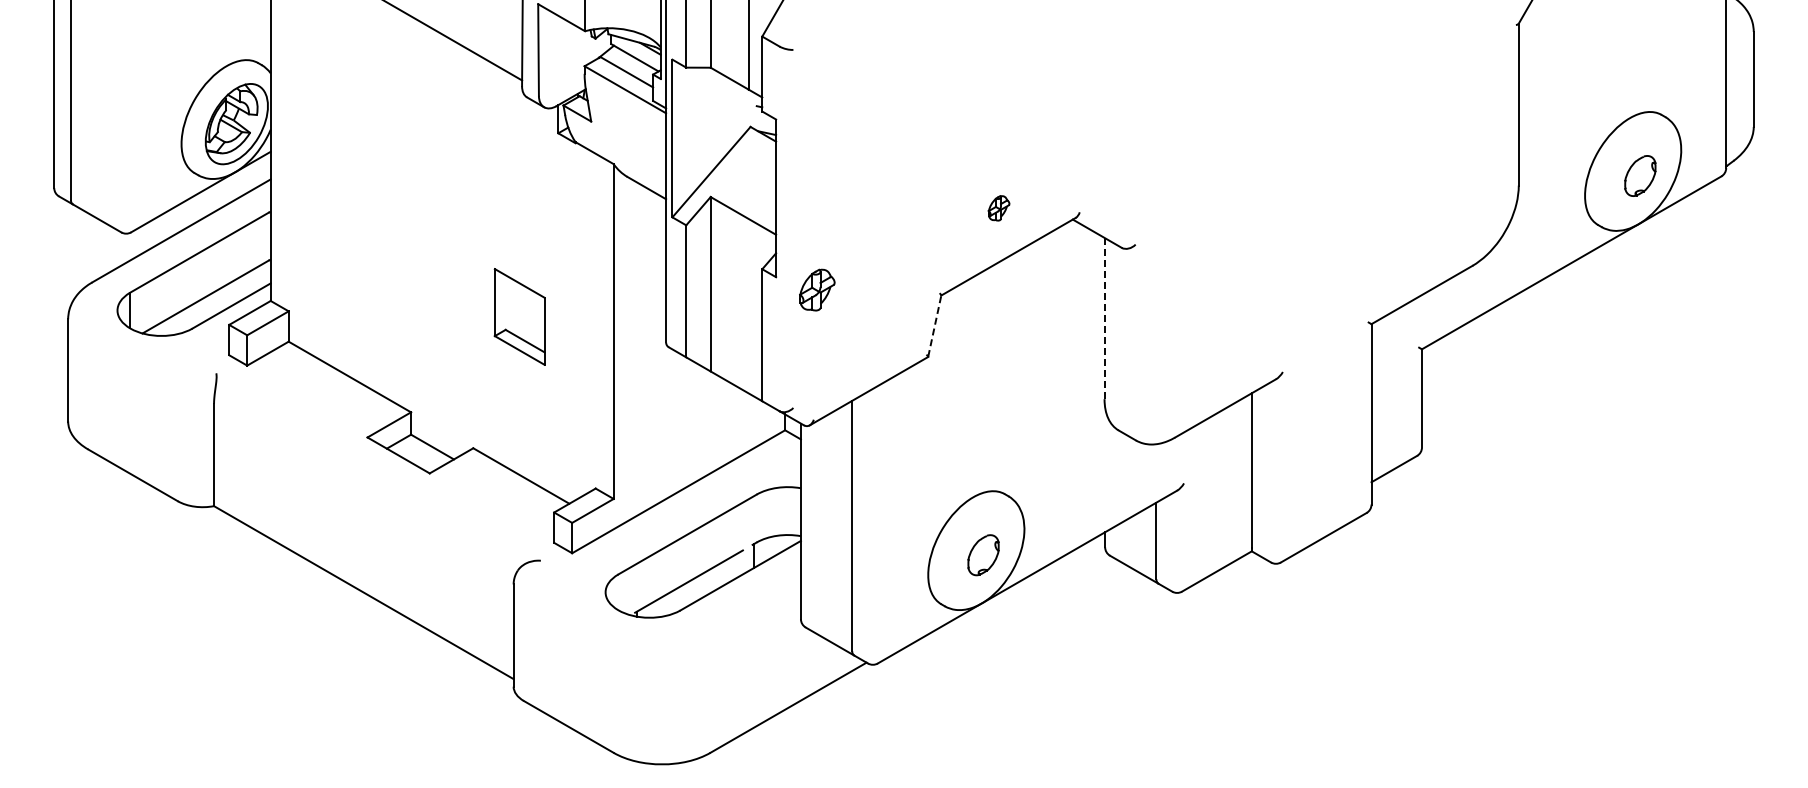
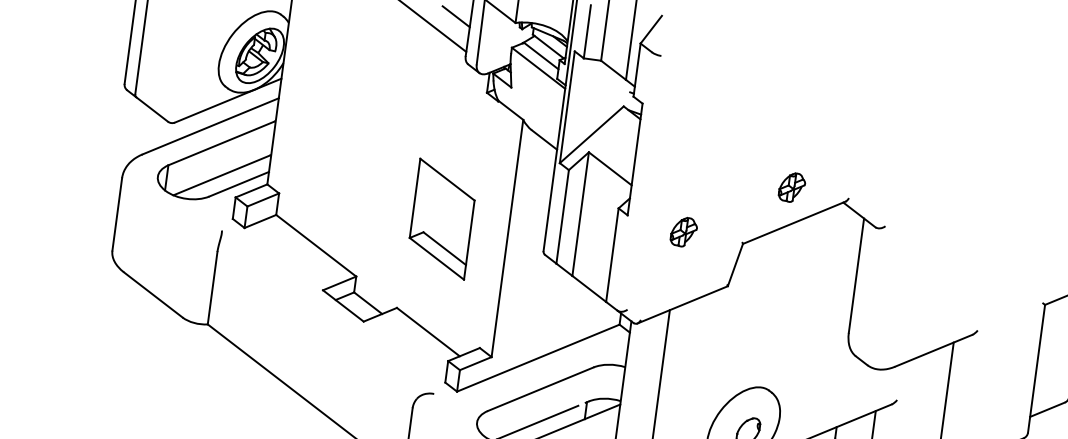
line: (501, 33) -> (456, 16), added
part: (998, 208) -> (791, 187), size x1.67
part: (817, 289) -> (684, 231), moved
part: (519, 316) -> (442, 218), size x1.67
line: (1104, 318) -> (856, 275), dashed -> solid
line: (934, 325) -> (735, 264), dashed -> solid

